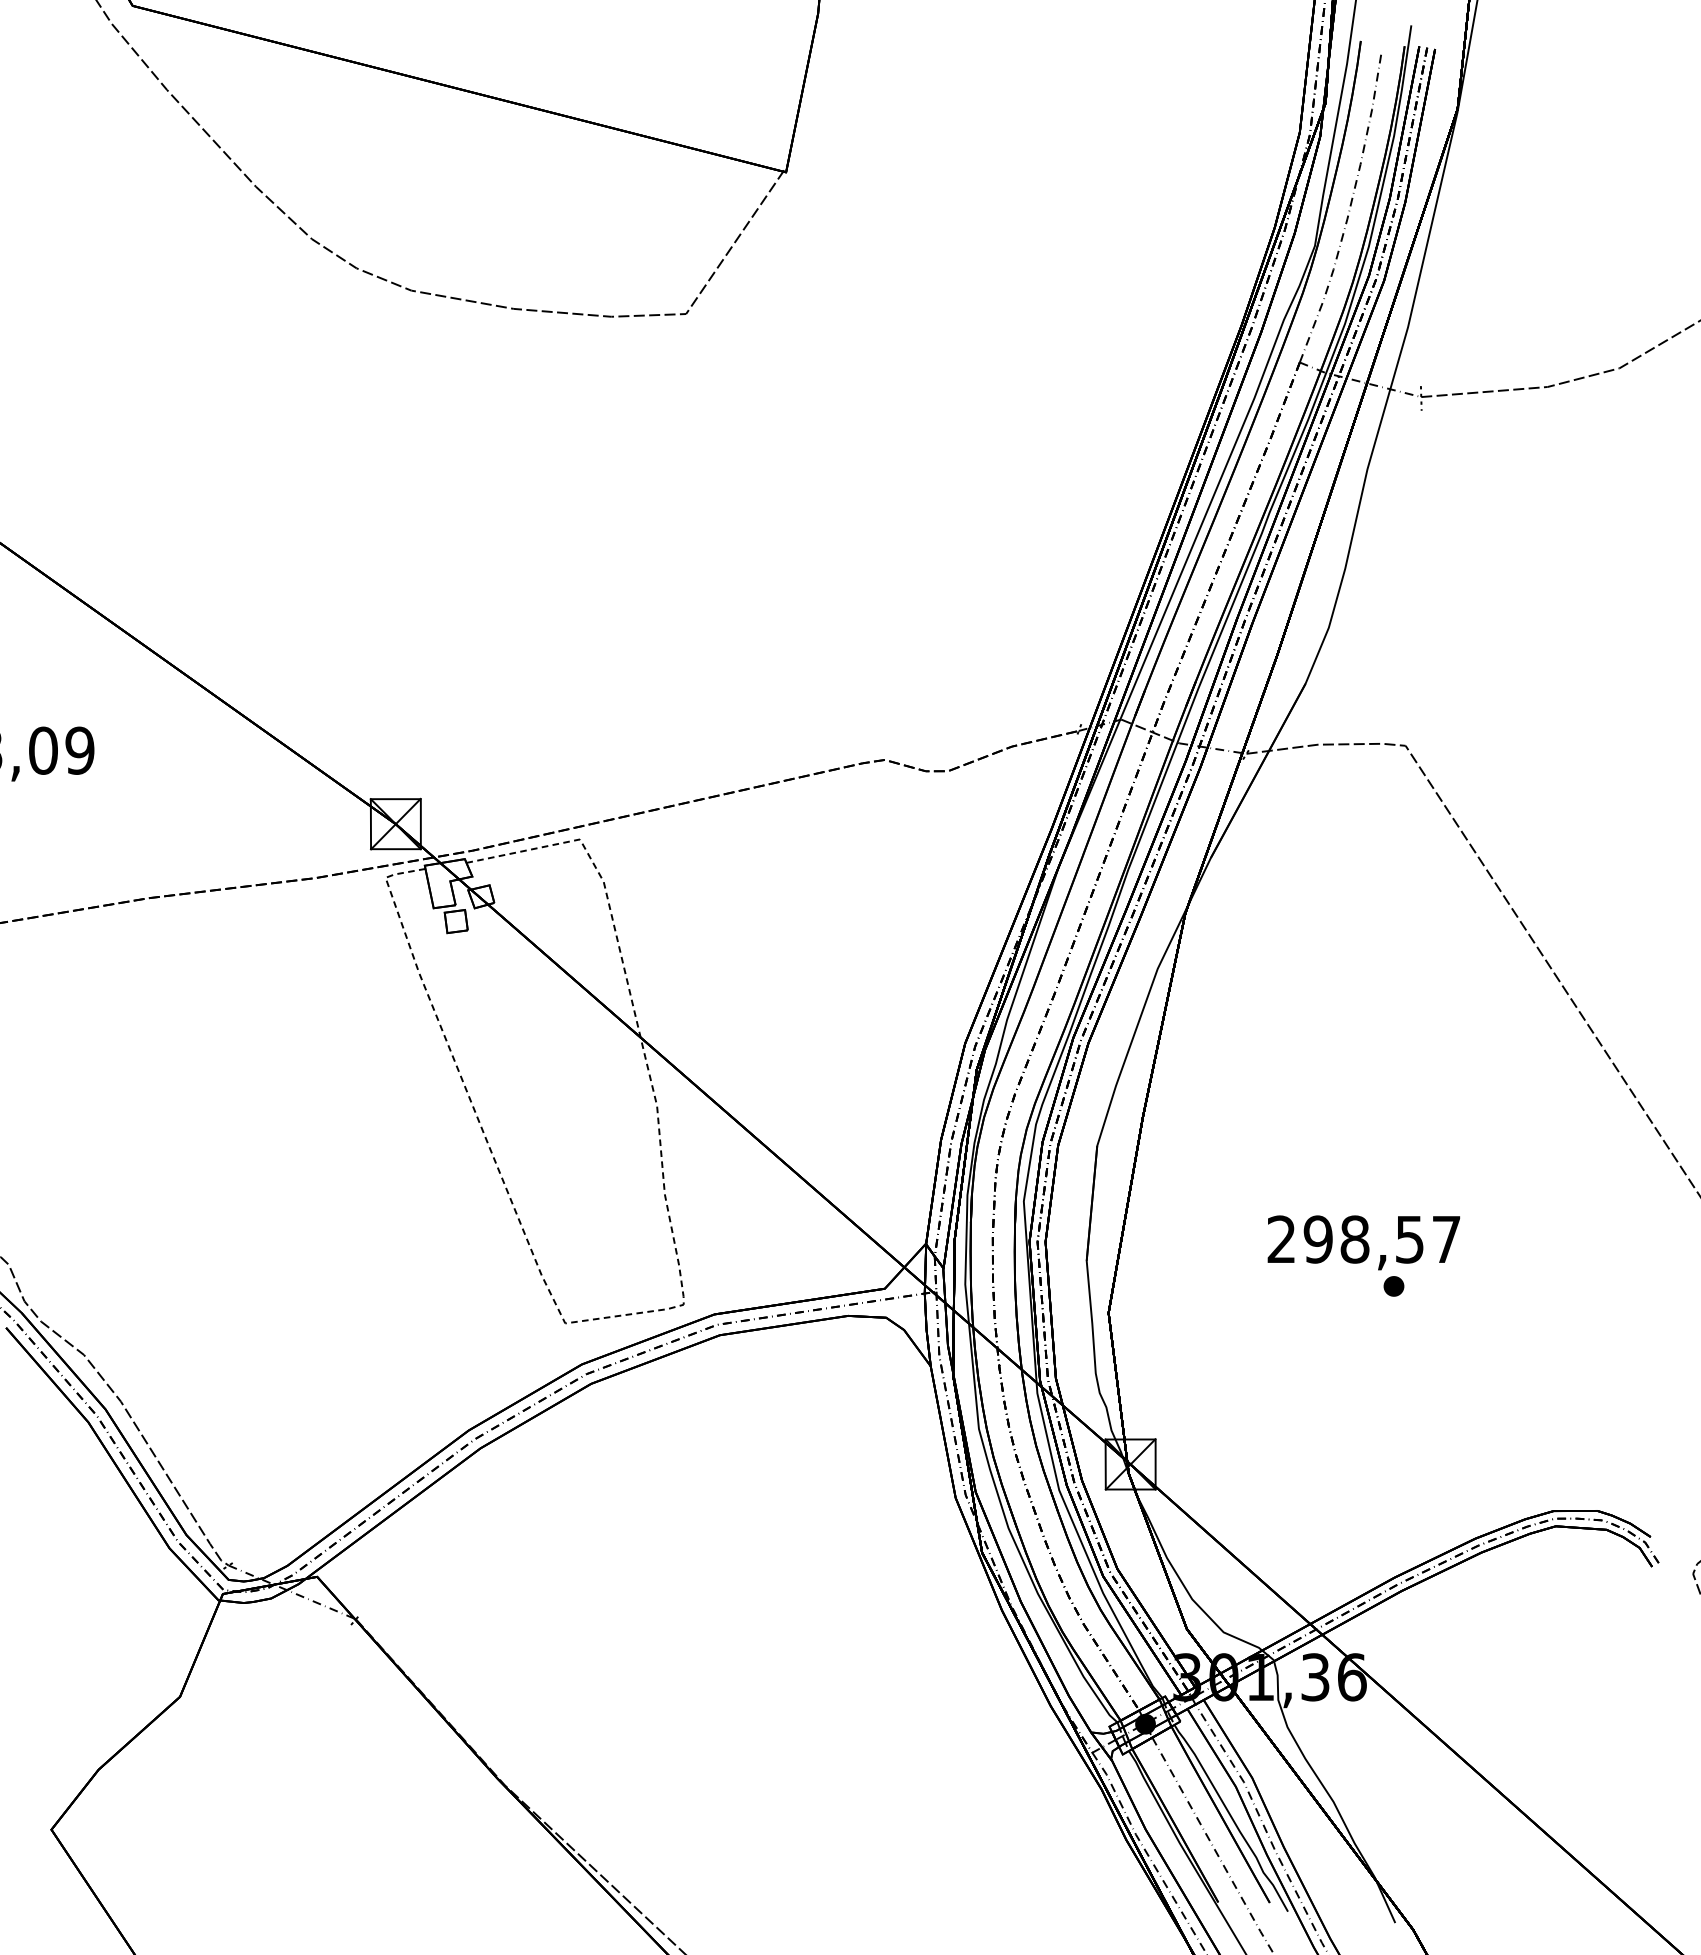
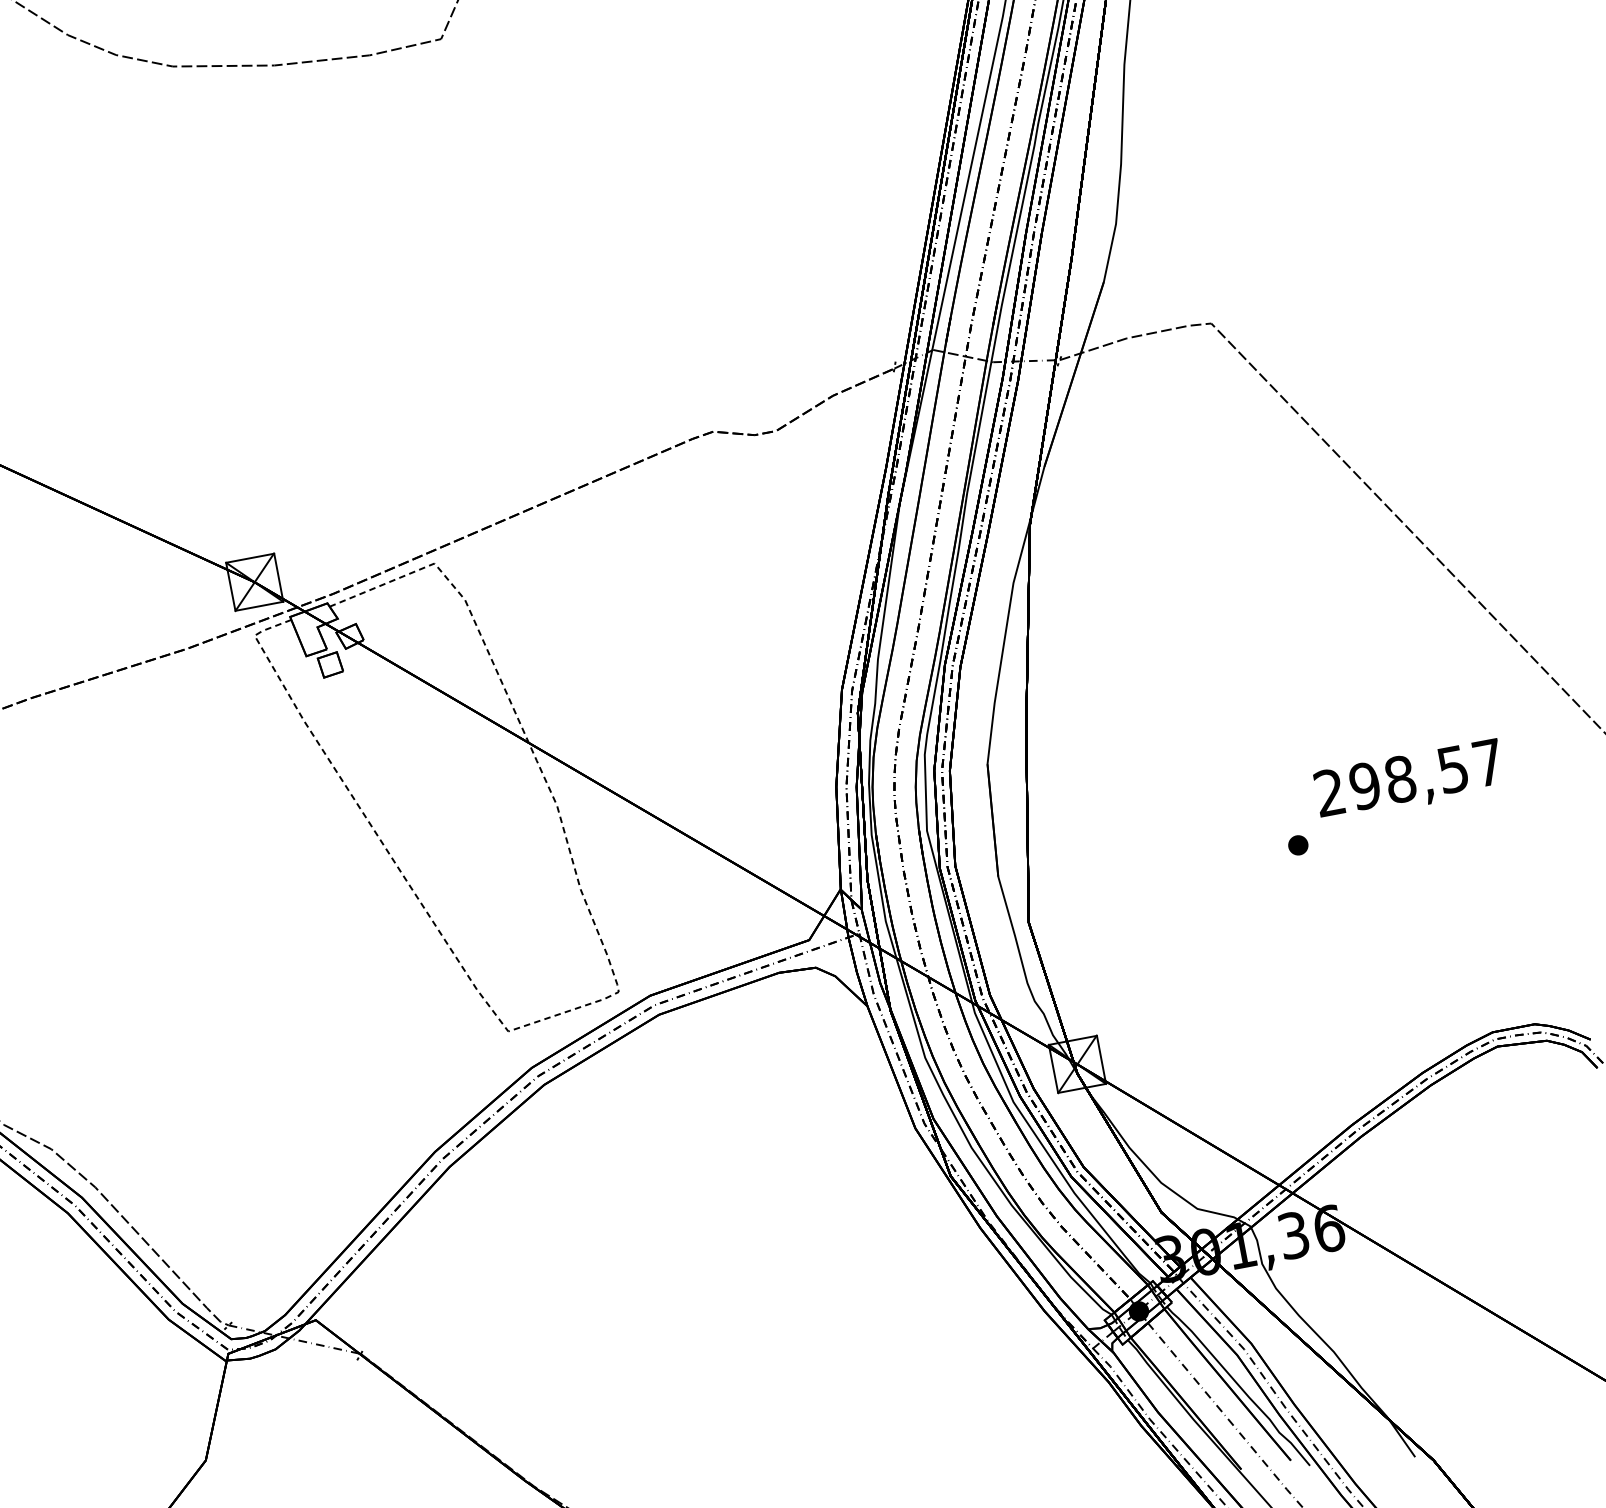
text: (1363, 1242) -> (1409, 780), moved

